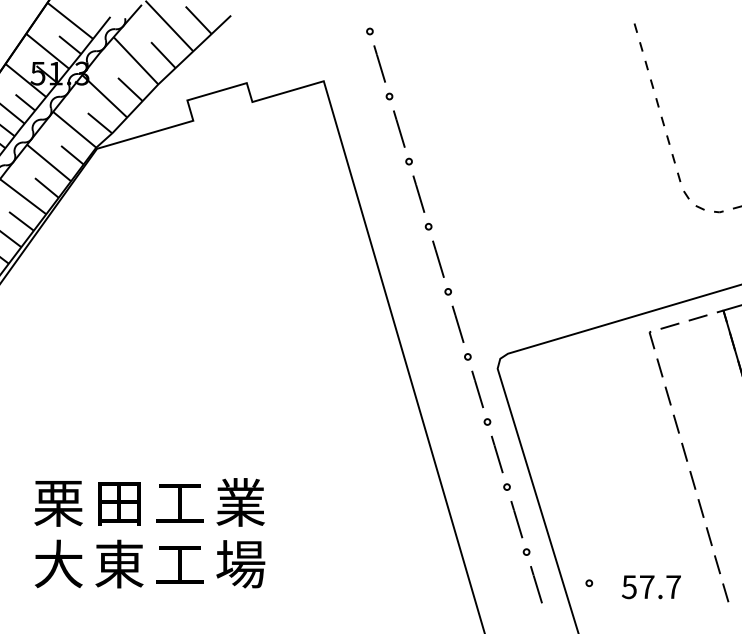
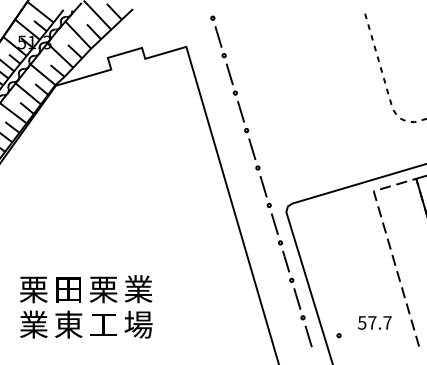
text: (179, 502) -> (103, 289), 工 -> 栗
text: (58, 563) -> (33, 324), 大 -> 業
text: (650, 586) -> (374, 322), moved

